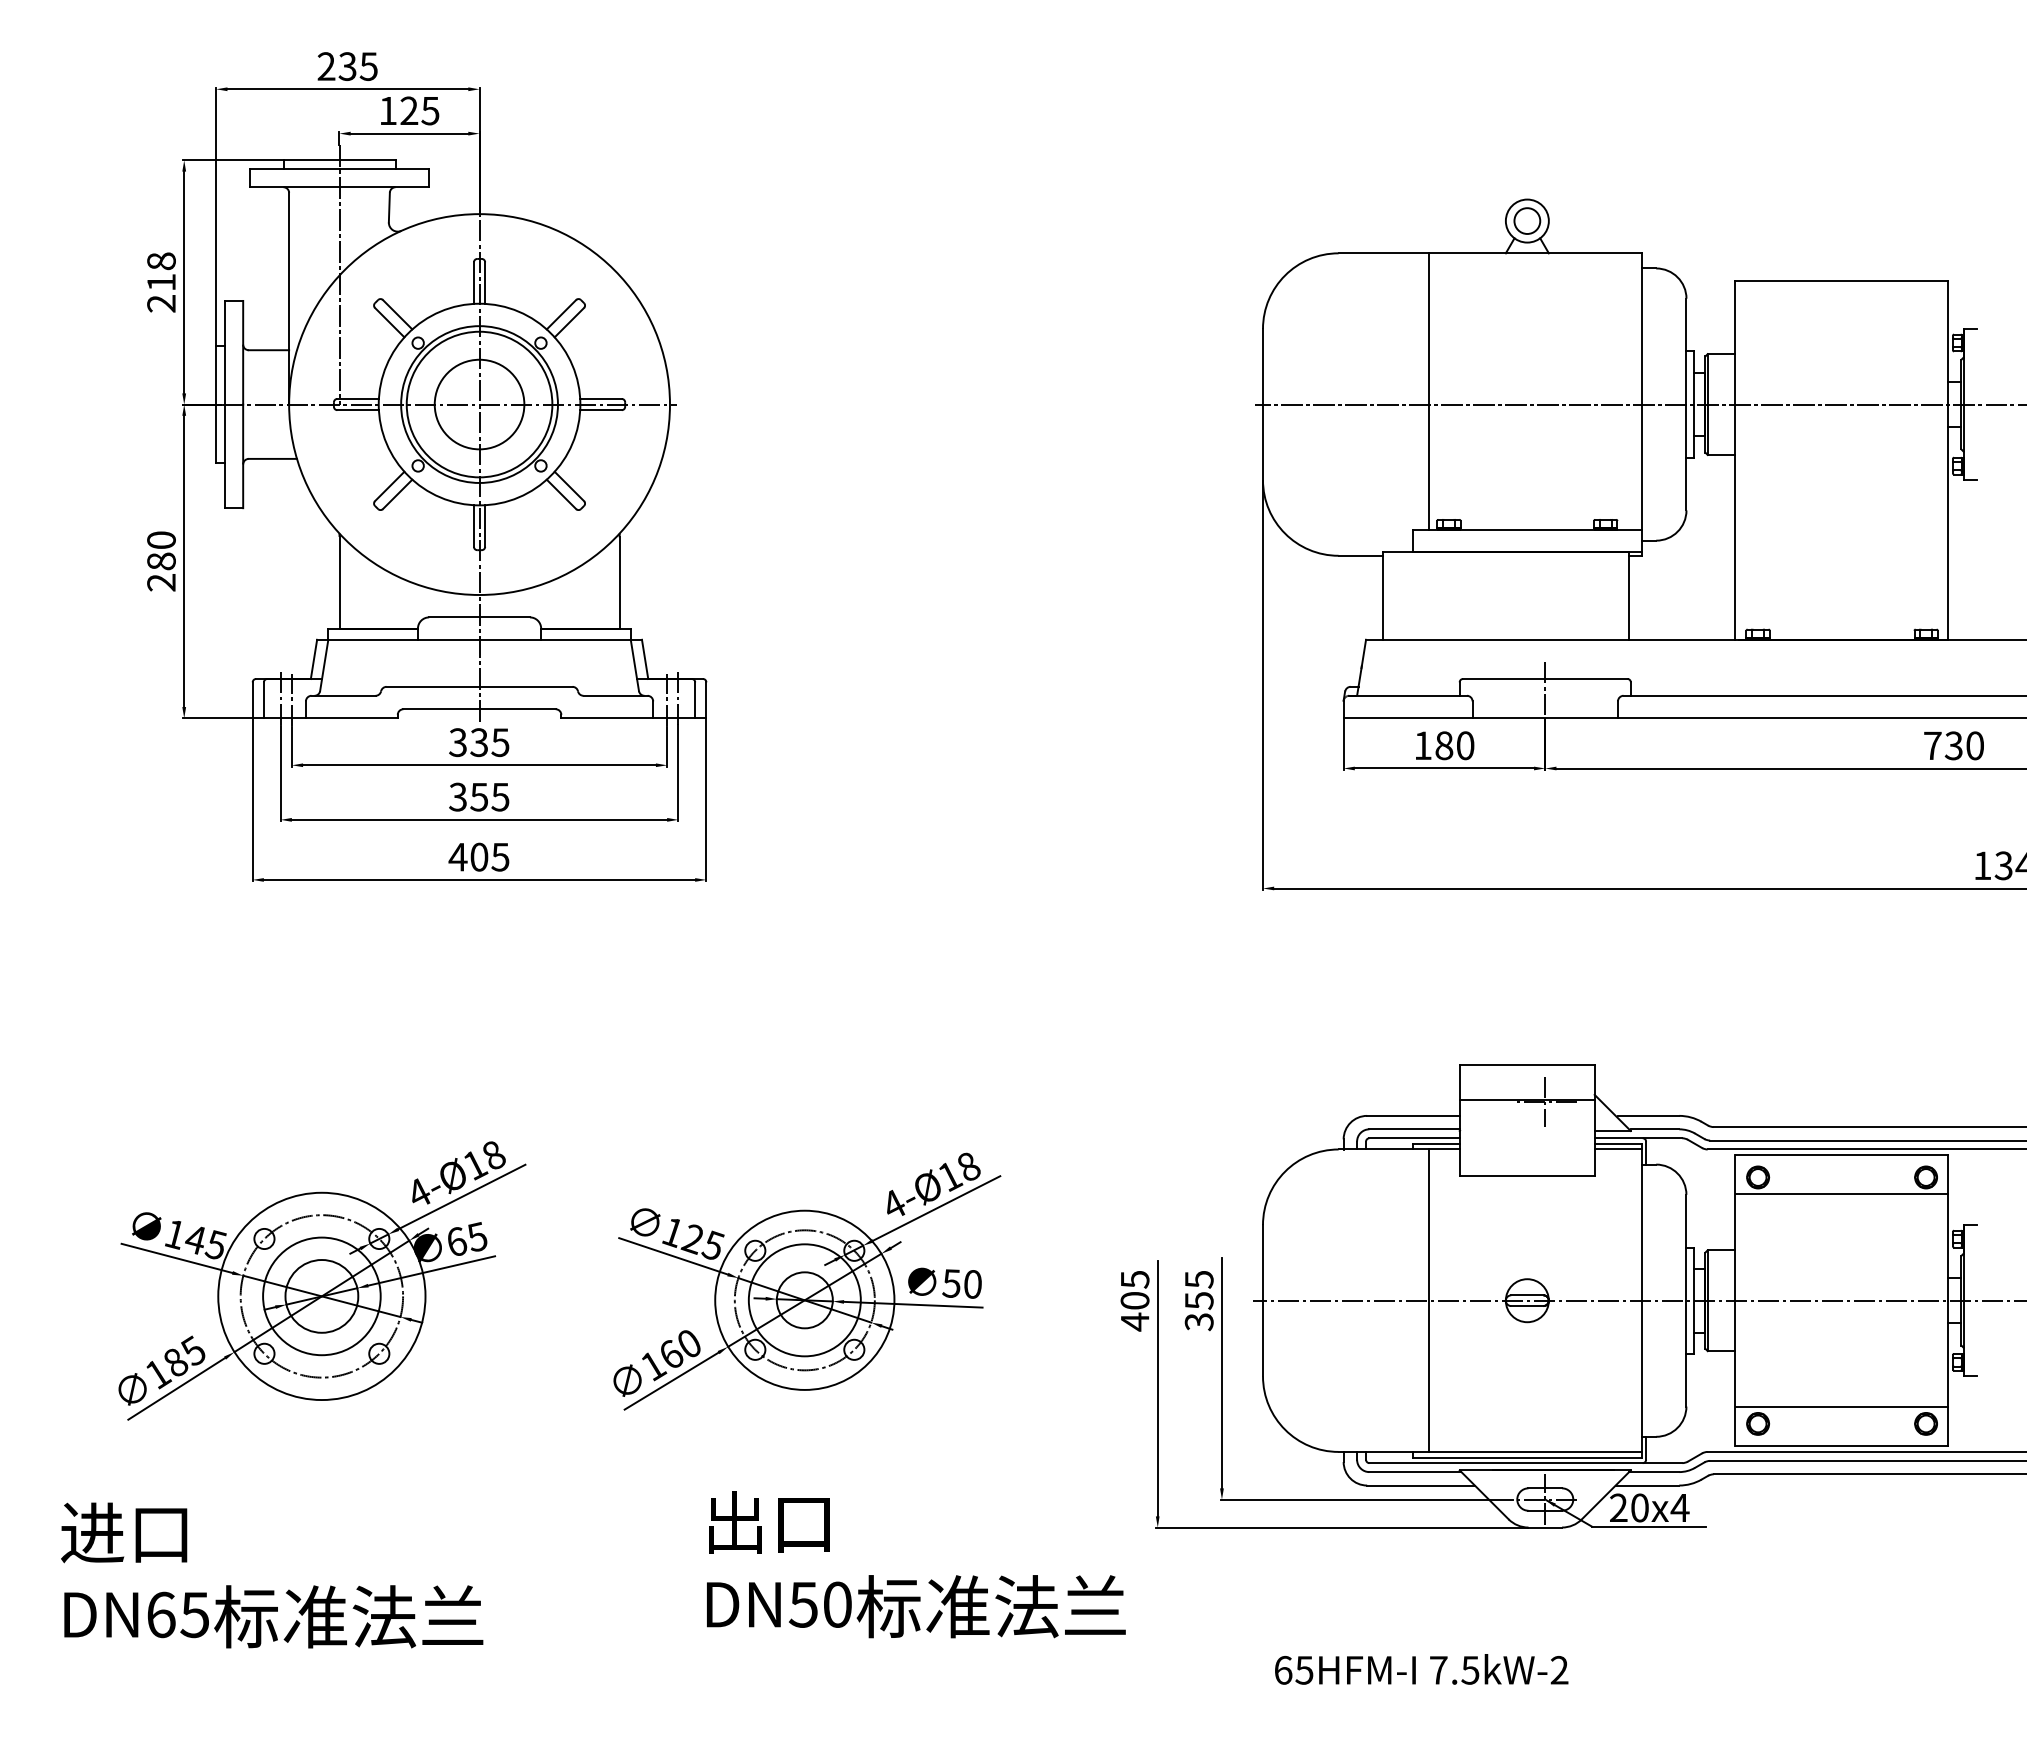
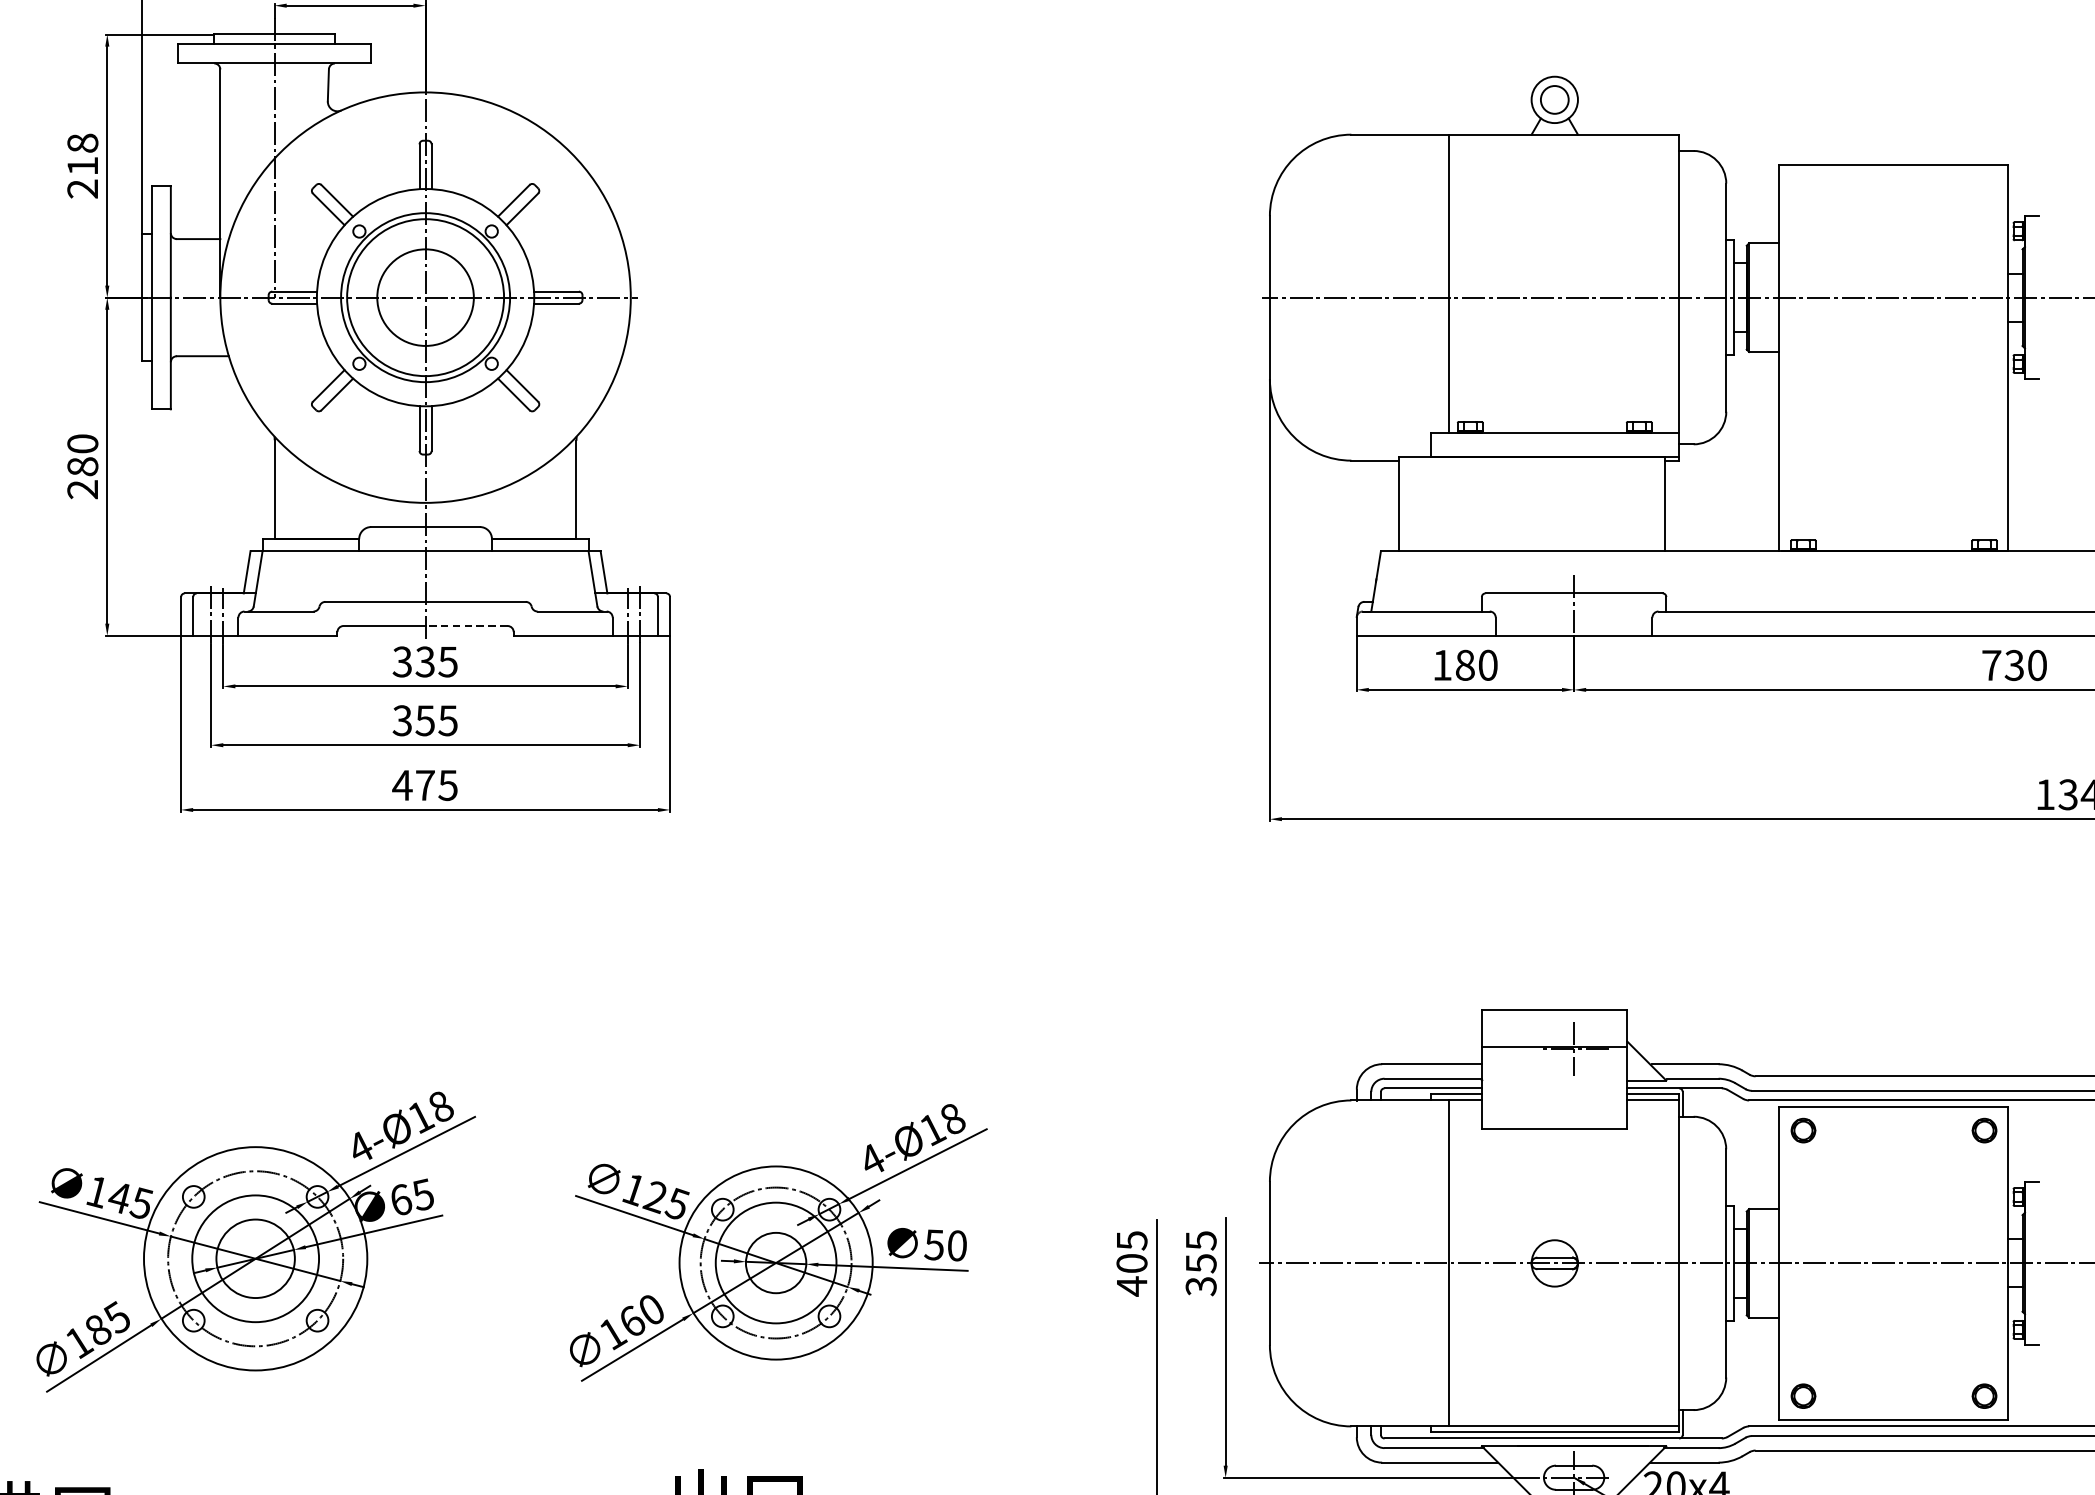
line: (517, 709) -> (466, 626), solid -> dashed
text: (479, 856) -> (425, 784), 405 -> 475
line: (1841, 1194) -> (1893, 1148), removed
line: (1841, 1407) -> (1893, 1378), removed

